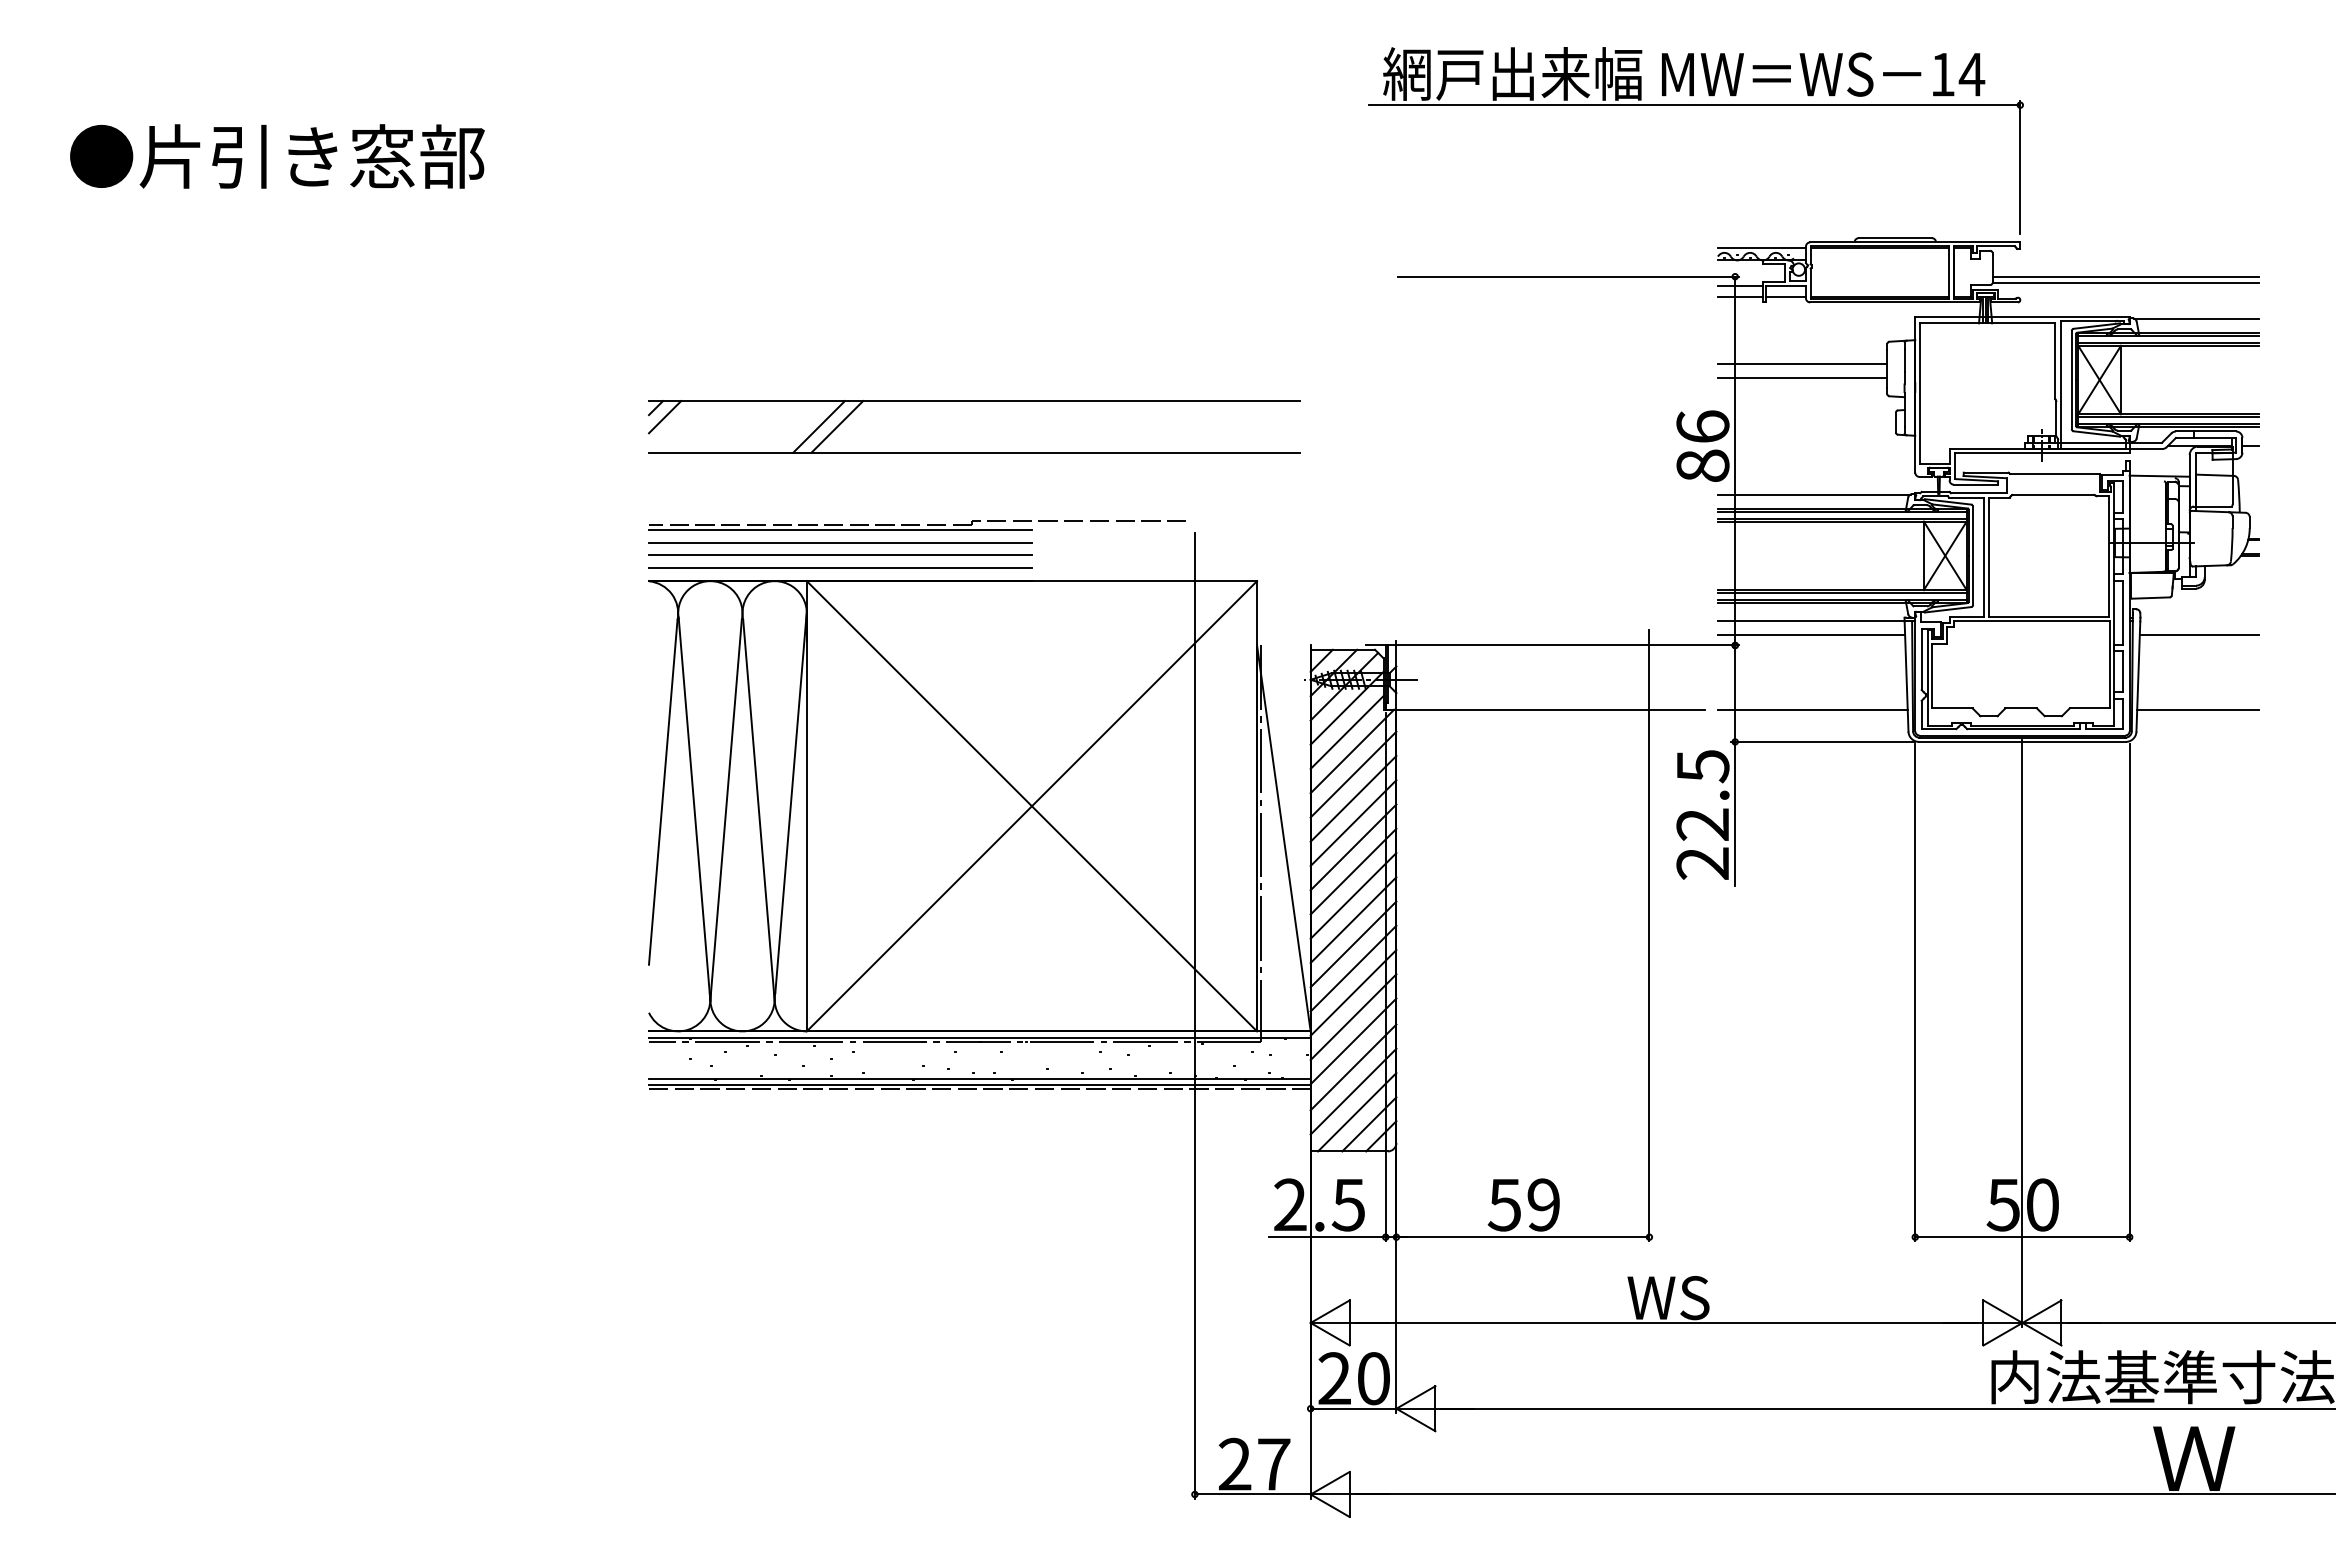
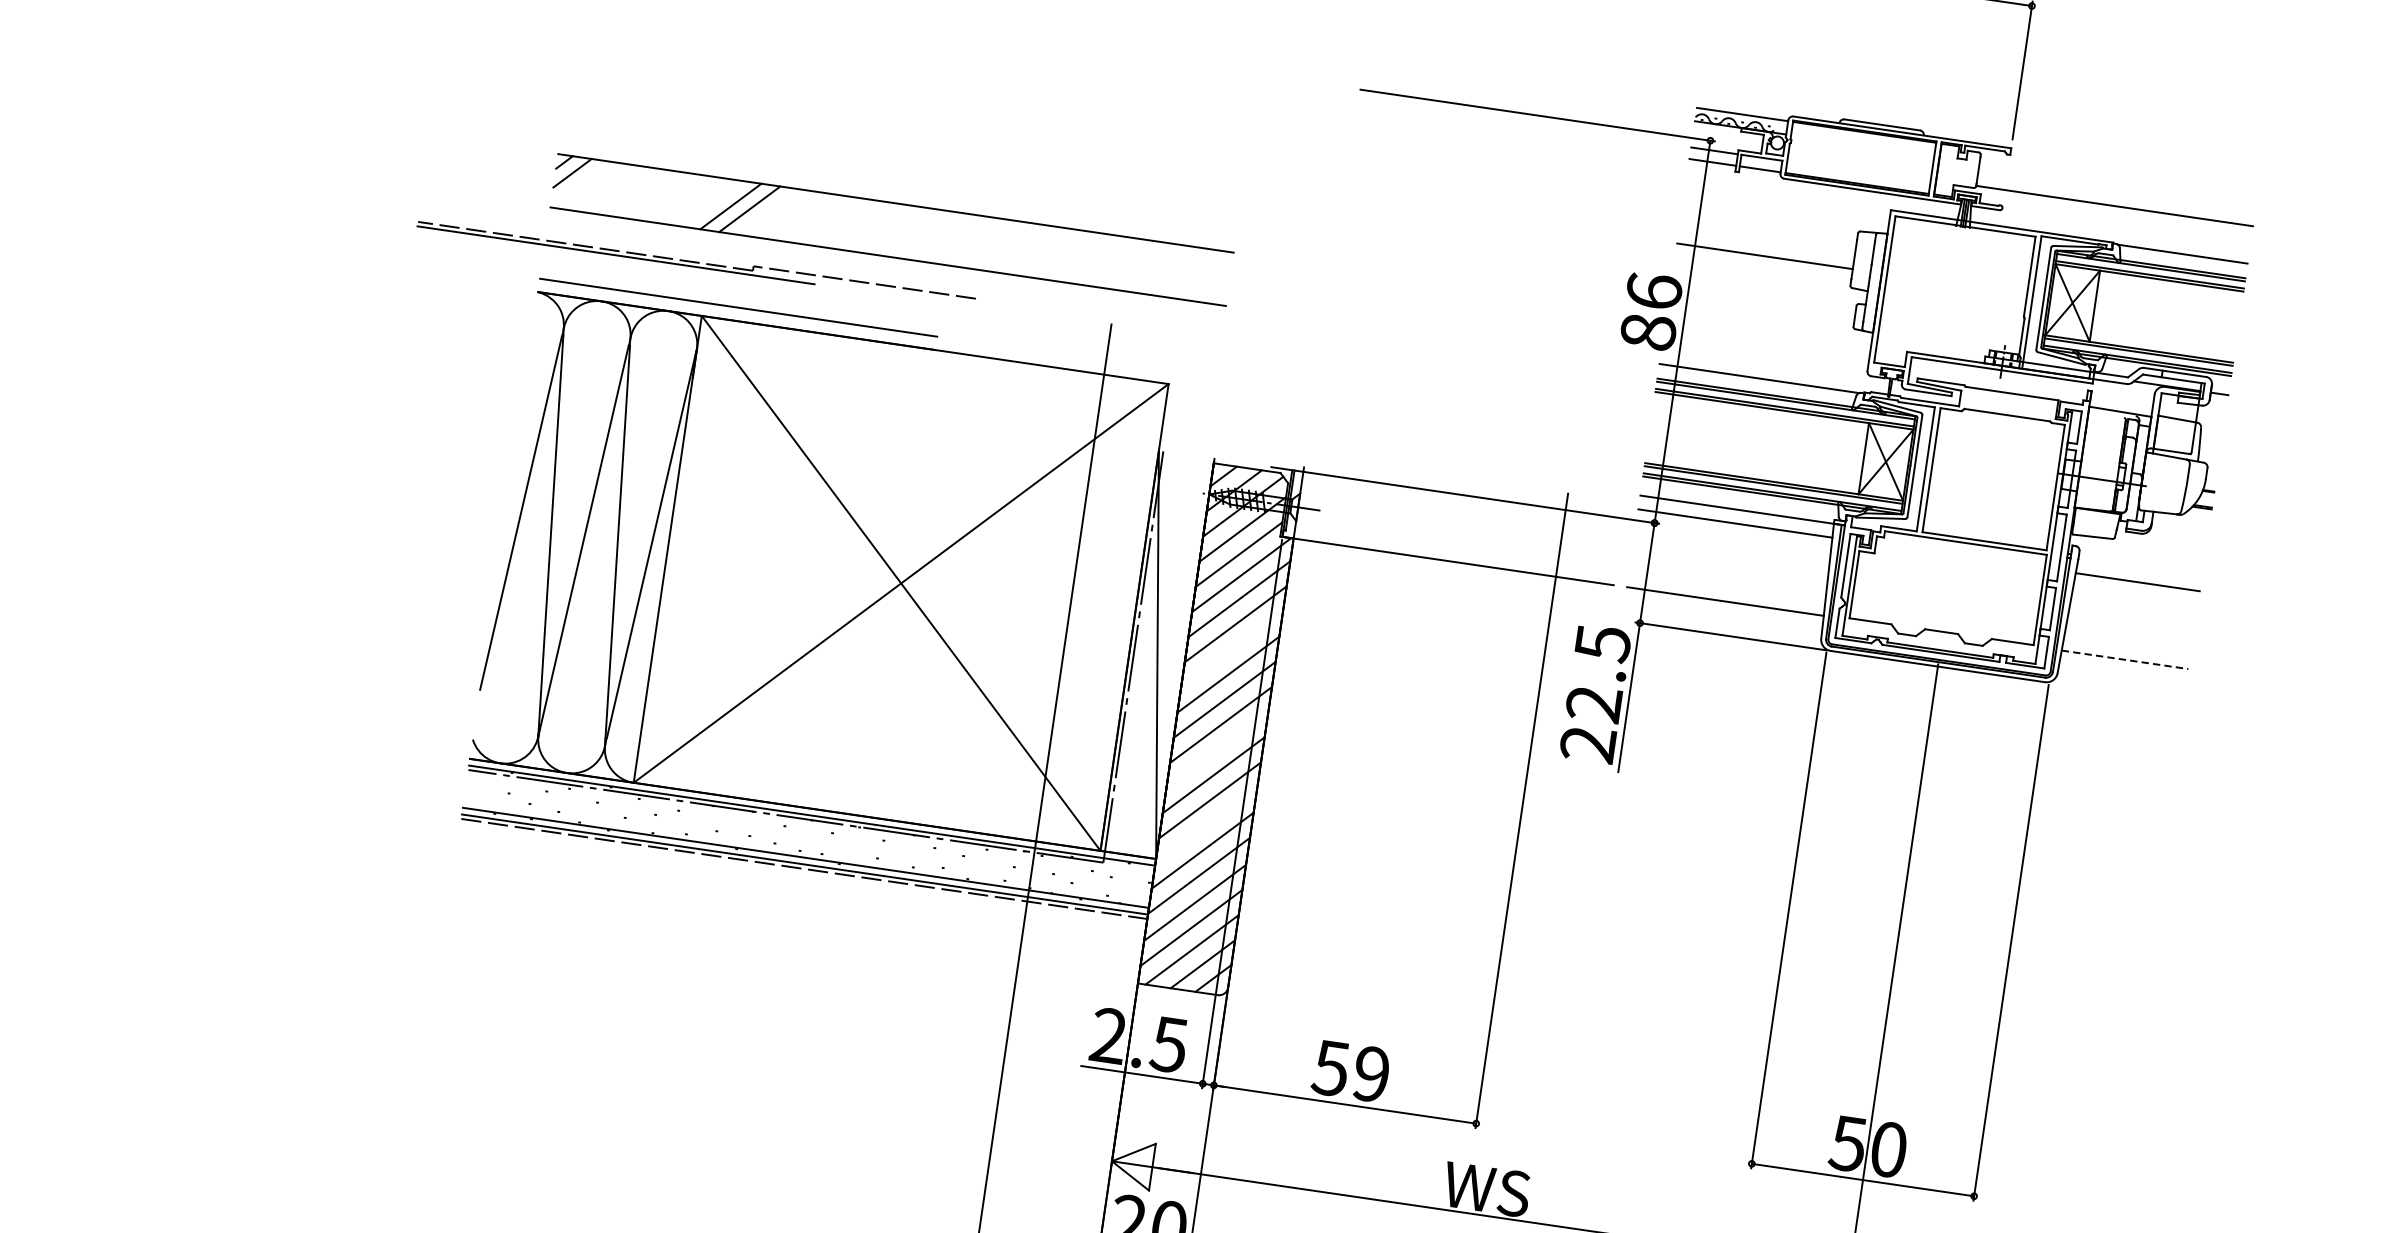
line: (2125, 276) -> (2115, 199), removed
line: (1802, 363) -> (1767, 240), removed
part: (973, 401) -> (894, 203), moved
part: (916, 525) -> (695, 262), moved
line: (840, 542) -> (742, 280), removed
line: (840, 554) -> (740, 293), removed
line: (2198, 709) -> (2125, 659), solid -> dashed
line: (1353, 823) -> (1231, 649), removed
line: (1353, 920) -> (1217, 750), removed
line: (1353, 992) -> (1206, 825), removed

